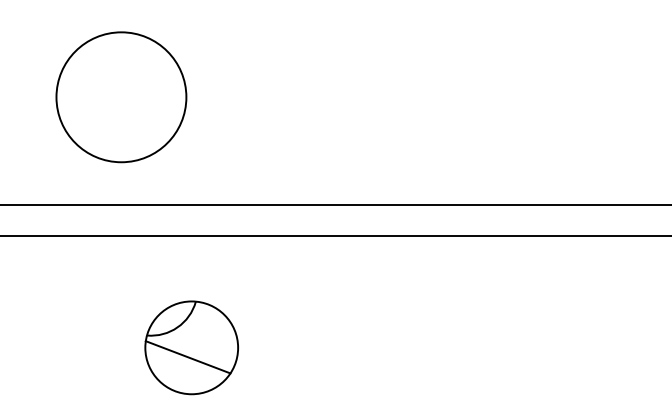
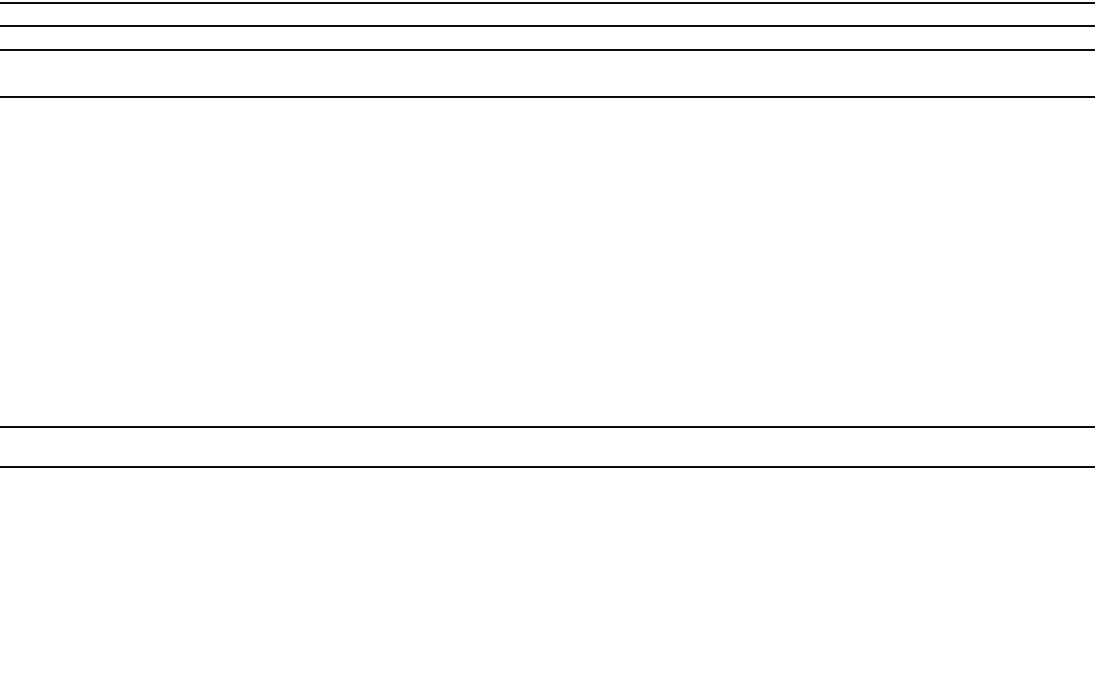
circle: (121, 97) -> (341, 290), removed
part: (191, 347) -> (430, 608), removed

